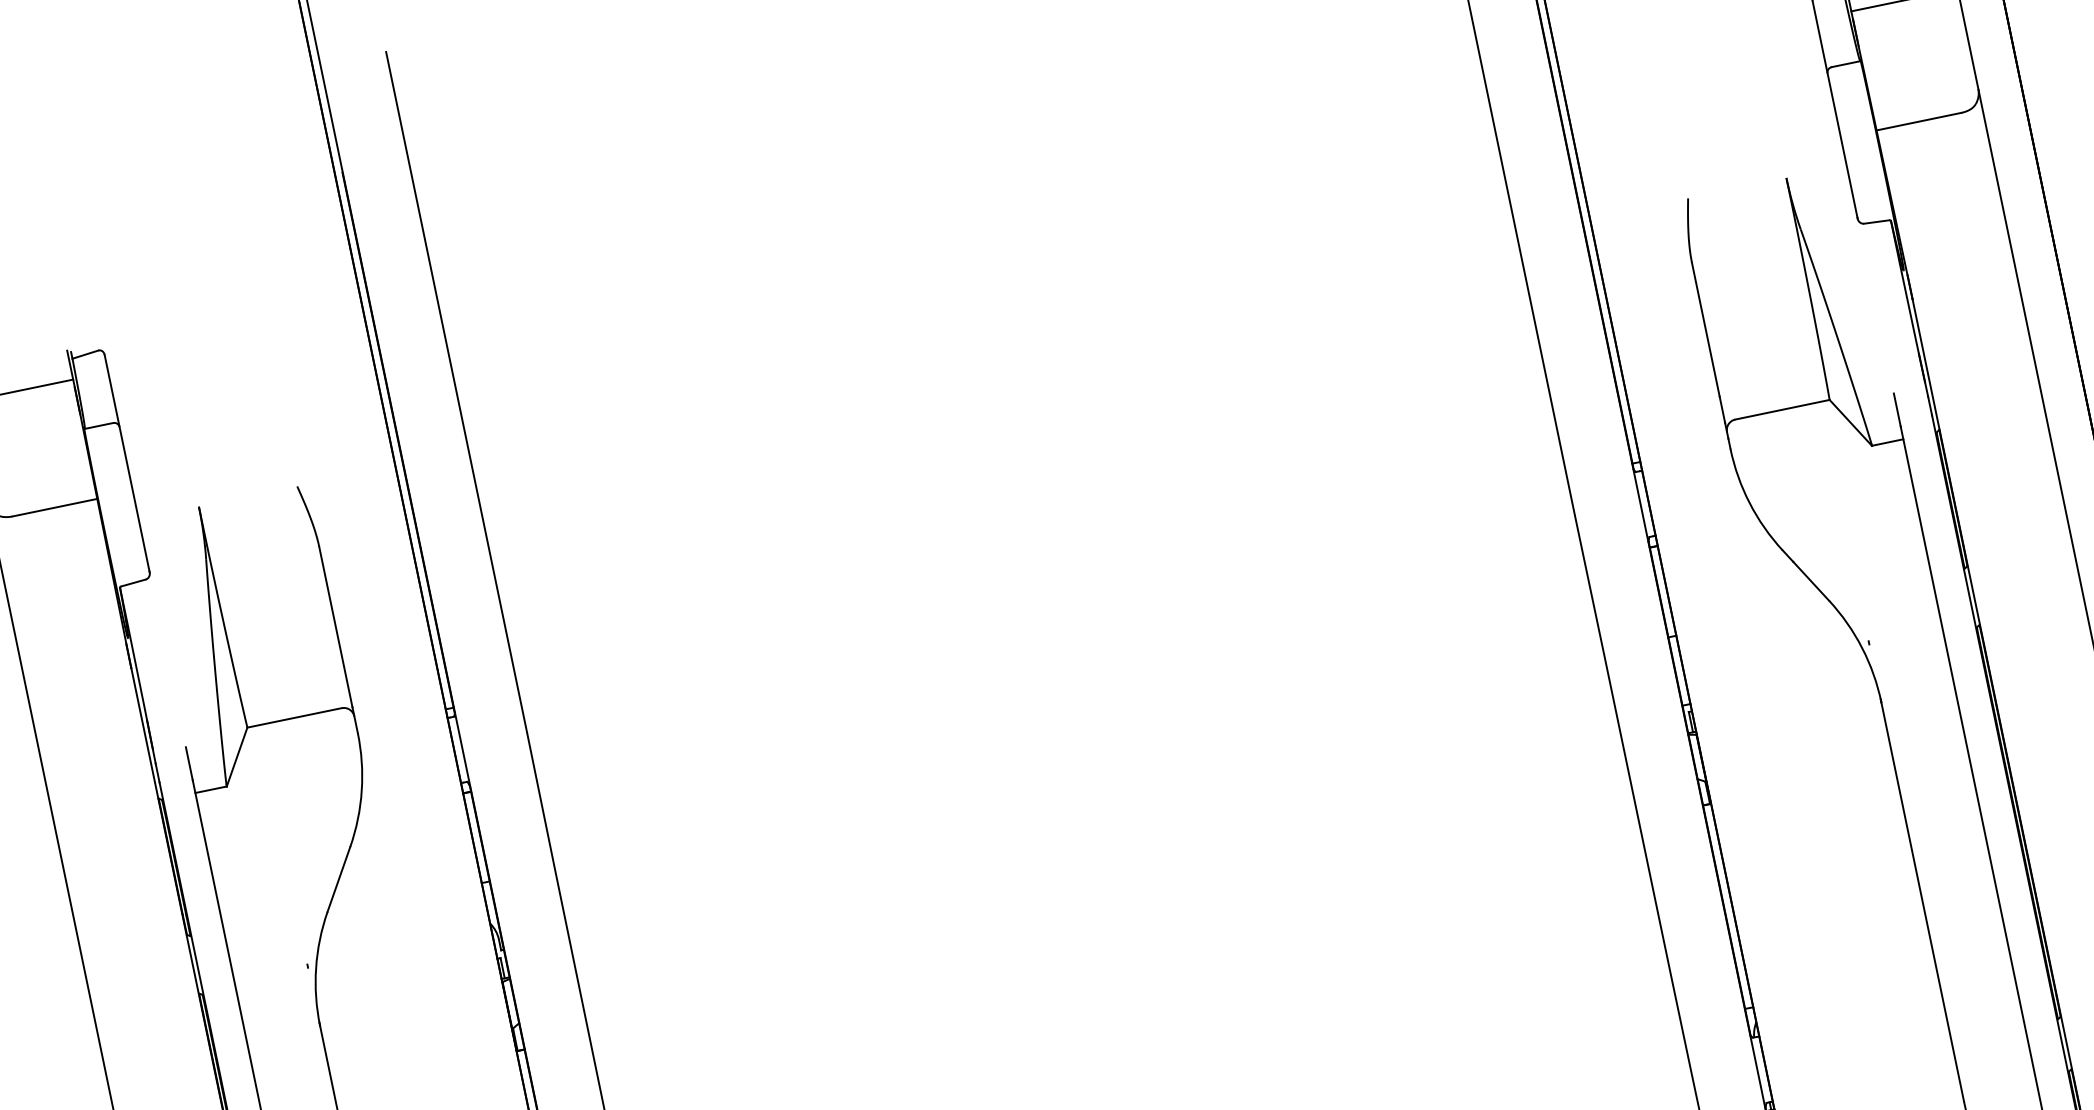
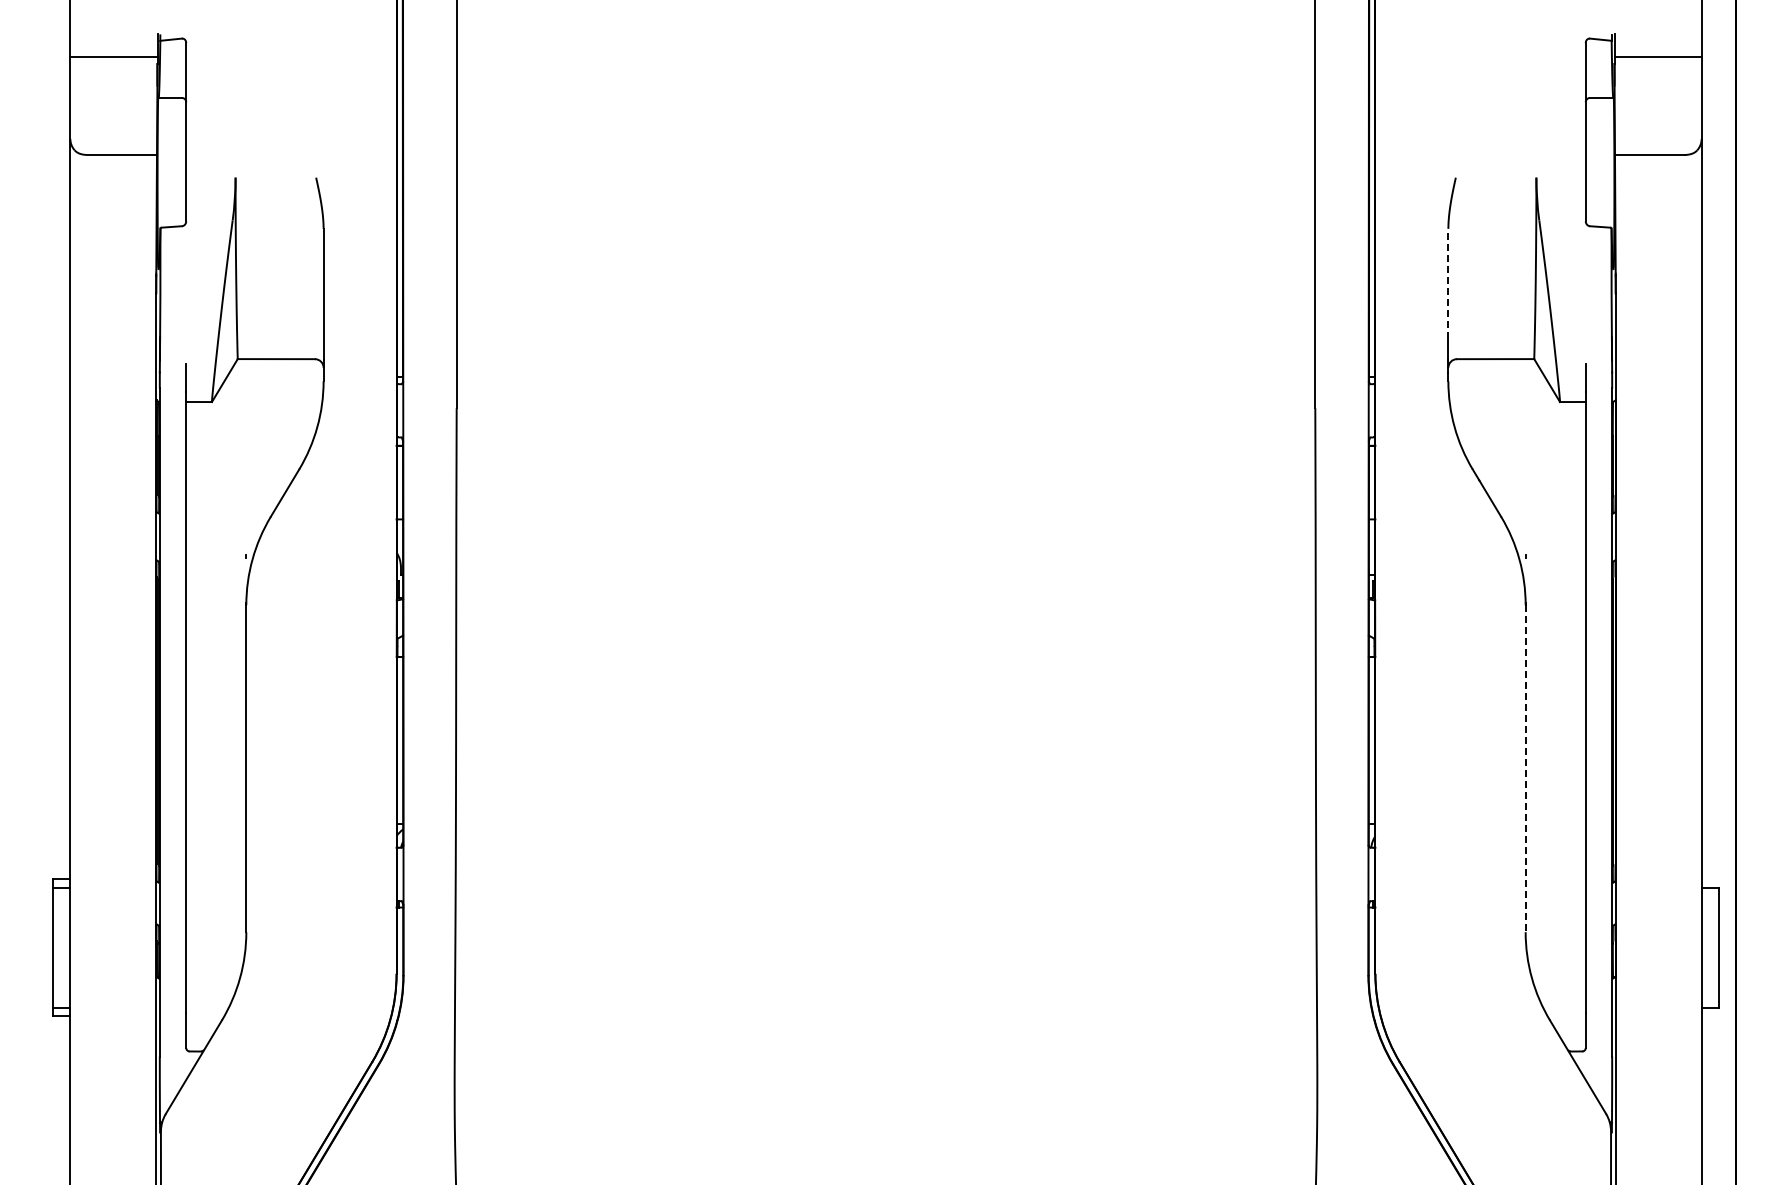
line: (1705, 329) -> (1448, 283), solid -> dashed
line: (1922, 901) -> (1525, 768), solid -> dashed

